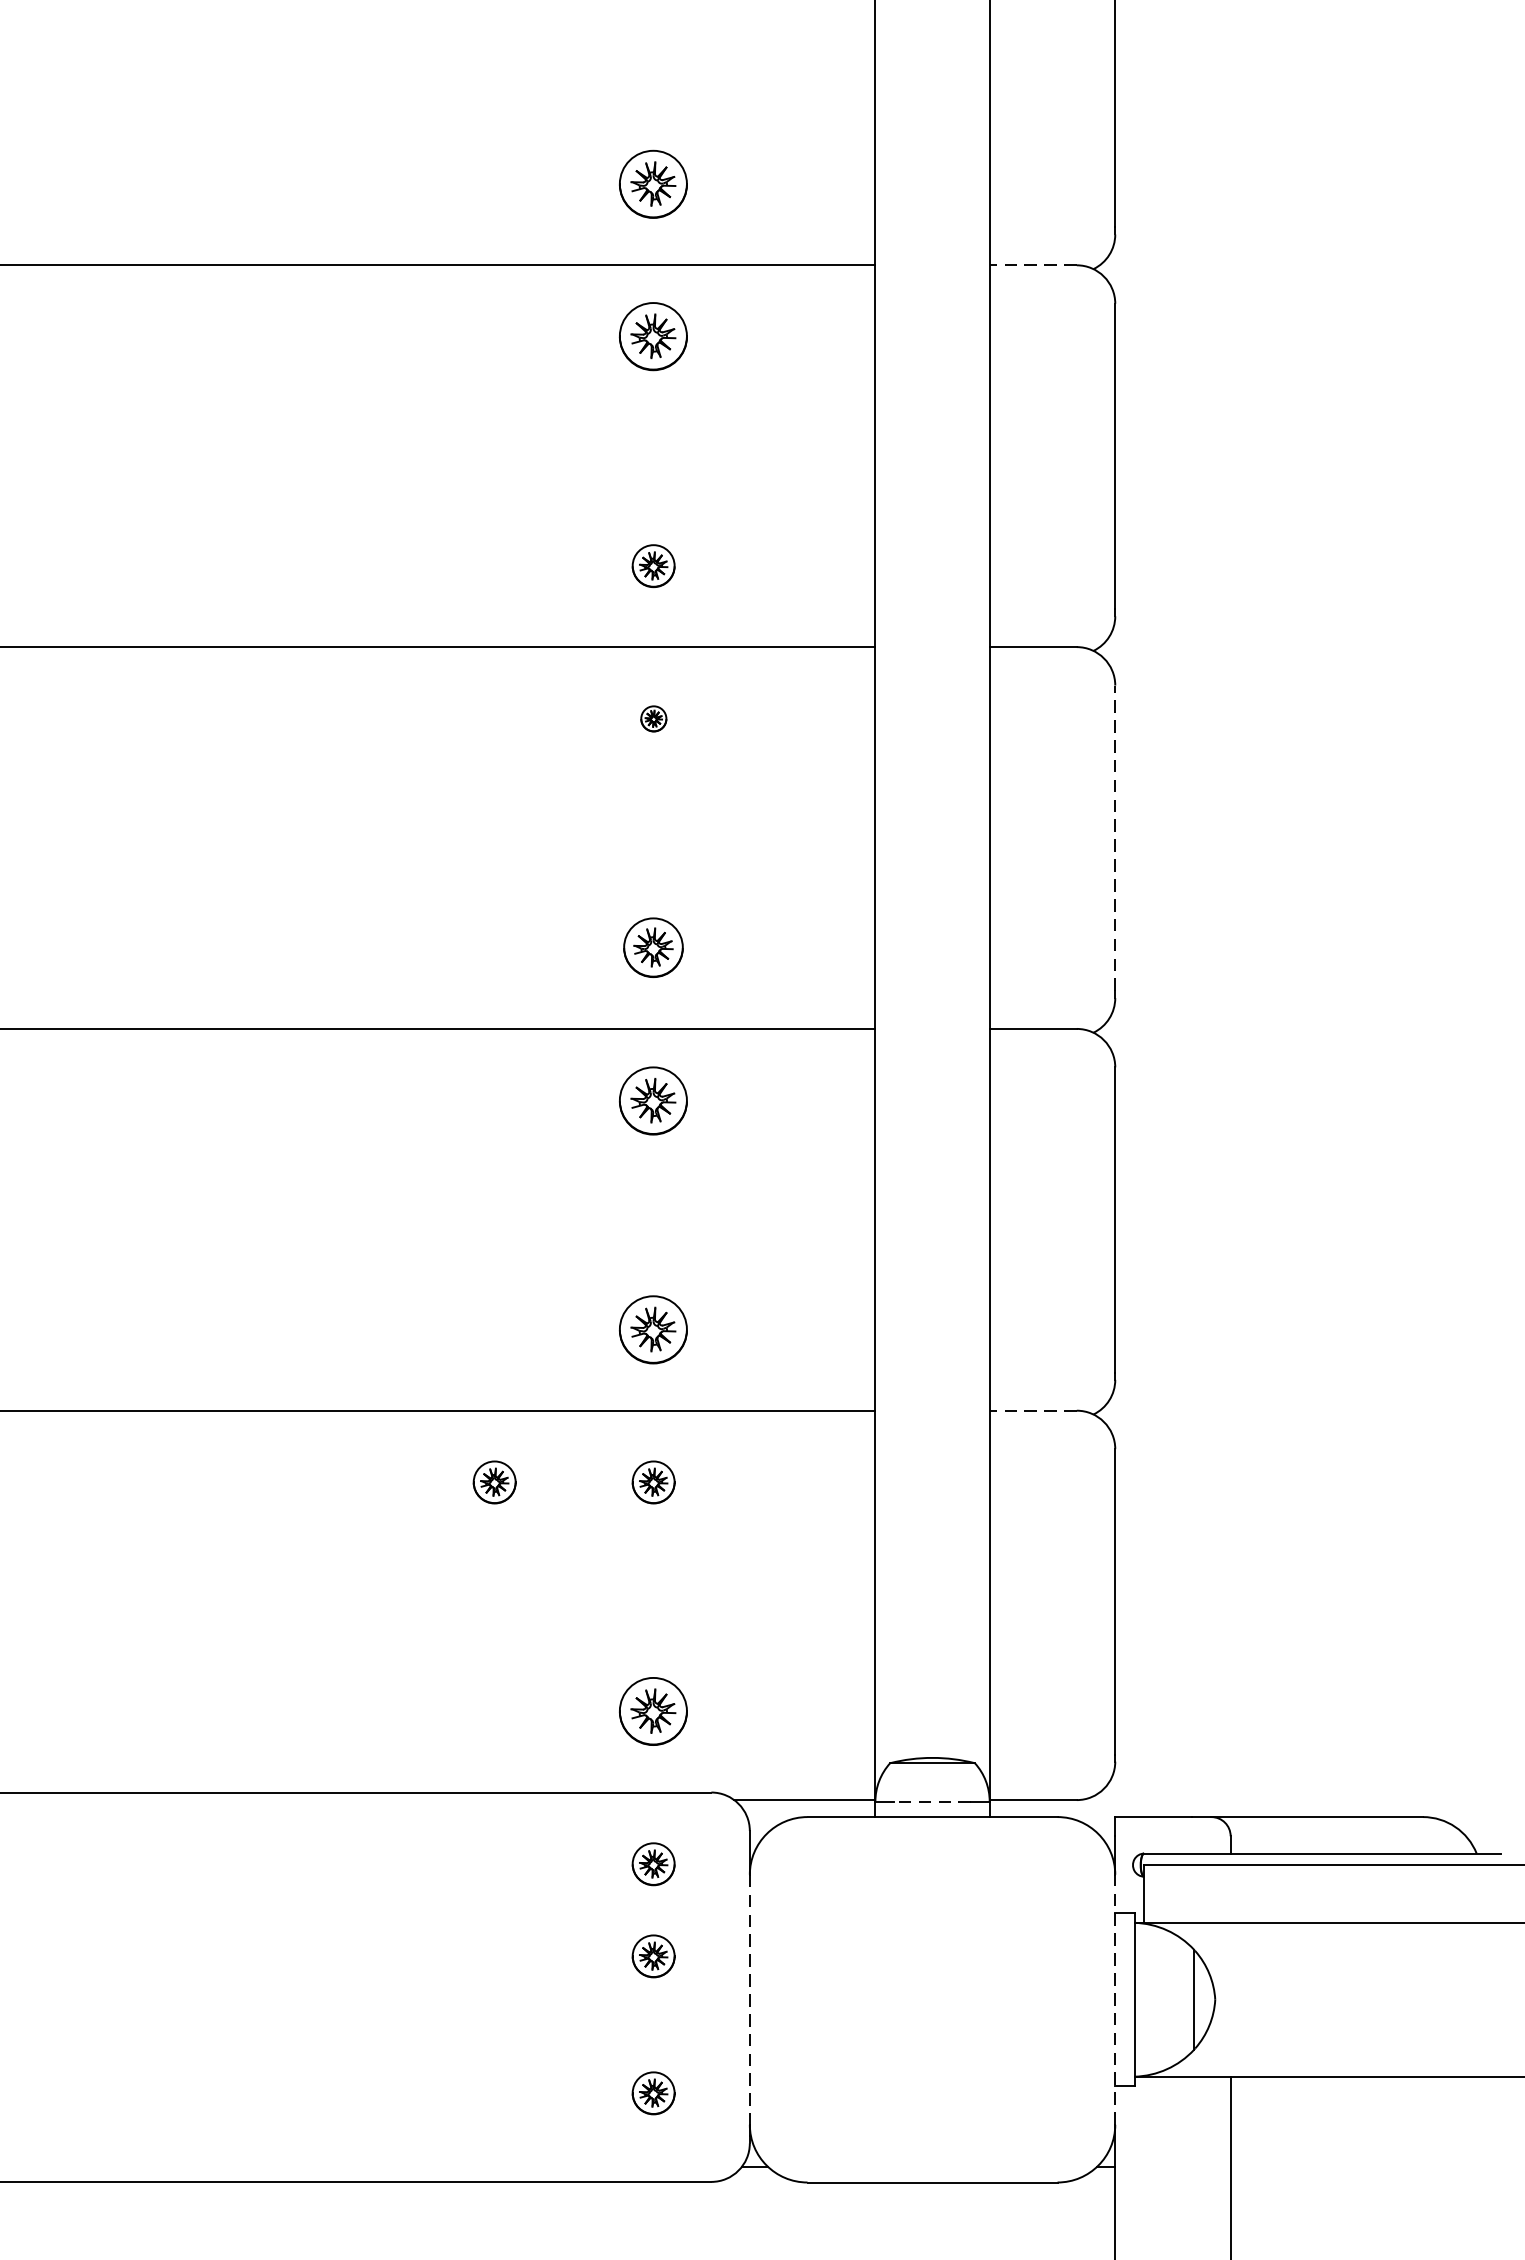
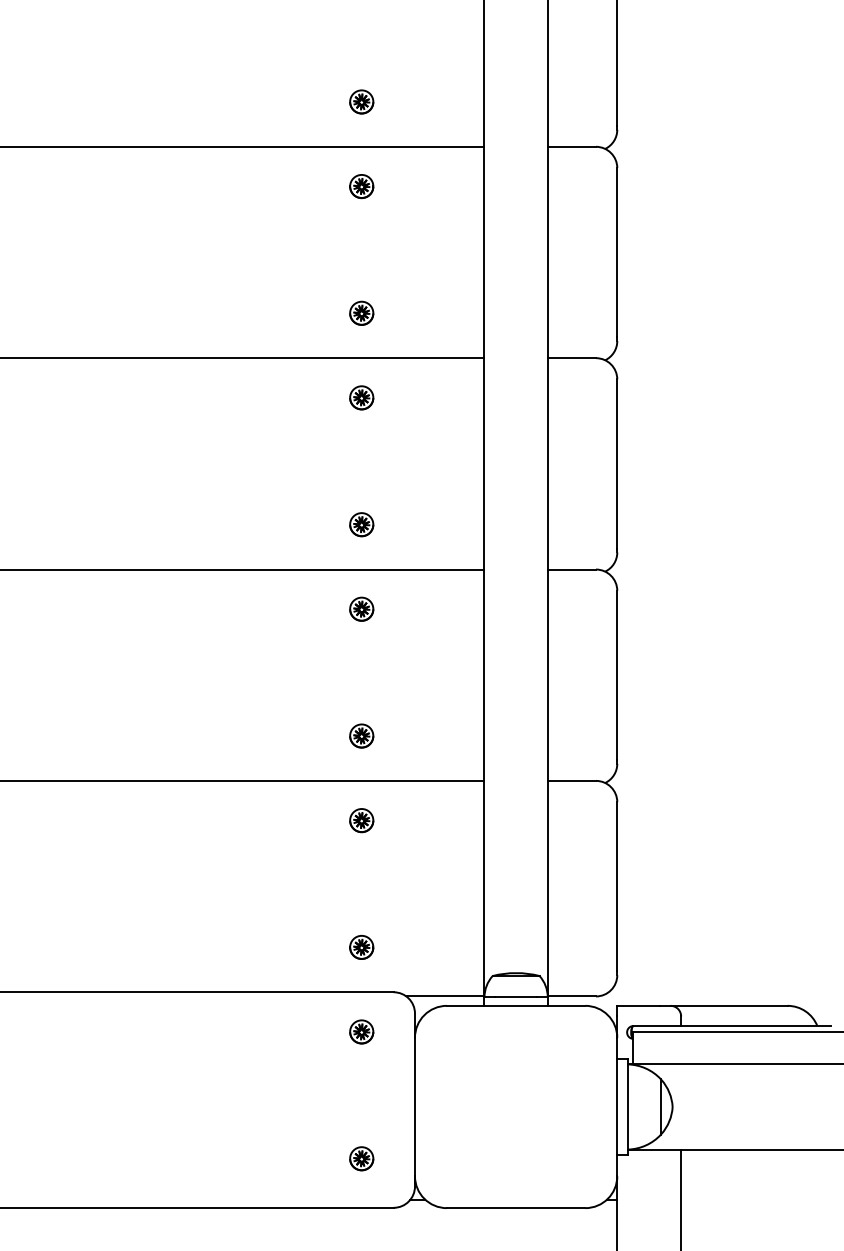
part: (653, 183) -> (361, 101), size x0.62
line: (1034, 264) -> (572, 146), dashed -> solid
part: (653, 336) -> (361, 186), size x0.62
part: (653, 718) -> (361, 397), size x1.67
line: (1115, 839) -> (617, 464), dashed -> solid
part: (653, 947) -> (361, 524), size x0.71
part: (653, 1099) -> (361, 608), size x0.62
part: (653, 1328) -> (361, 735), size x0.62
line: (1034, 1409) -> (572, 780), dashed -> solid
part: (494, 1482) -> (273, 820), removed
part: (653, 1711) -> (361, 947), size x0.62
line: (931, 1801) -> (515, 997), dashed -> solid
part: (653, 1955) -> (361, 1082), removed
line: (1115, 1998) -> (617, 1106), dashed -> solid
line: (748, 2000) -> (414, 1107), dashed -> solid

